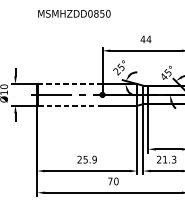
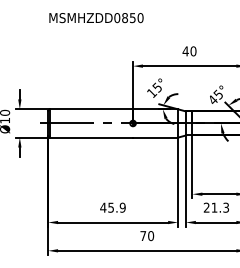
text: (149, 39) -> (193, 51), 44 -> 40
text: (115, 71) -> (150, 93), 25° -> 15°
line: (70, 84) -> (91, 109), dashed -> solid
line: (70, 105) -> (91, 137), dashed -> solid
text: (79, 159) -> (103, 207), 25.9 -> 45.9

